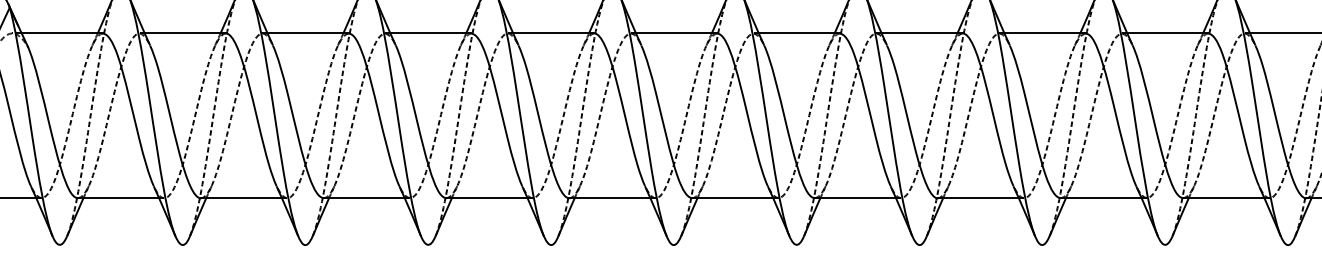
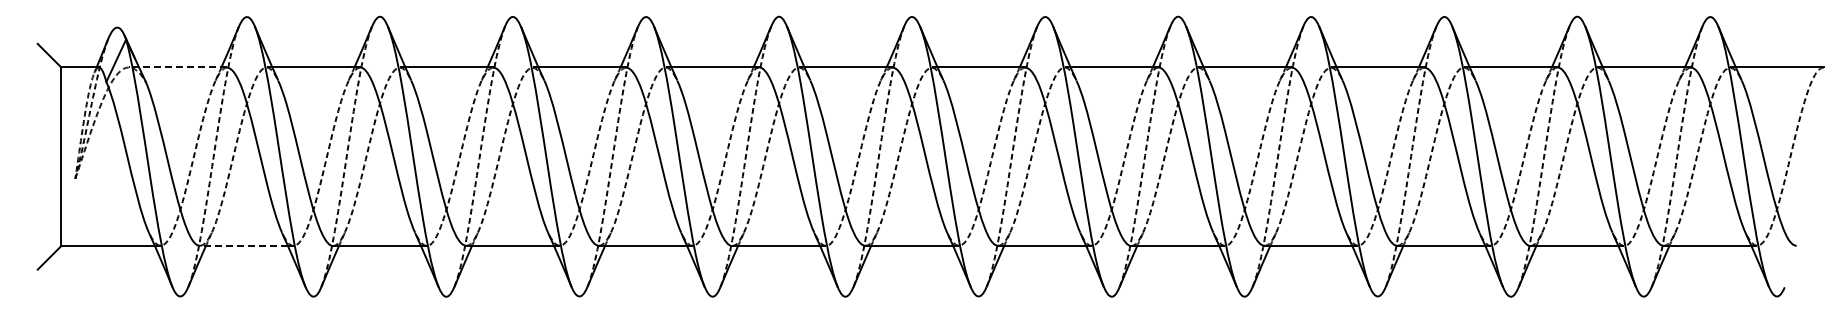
line: (61, 33) -> (182, 67), solid -> dashed
line: (119, 198) -> (244, 246), solid -> dashed

